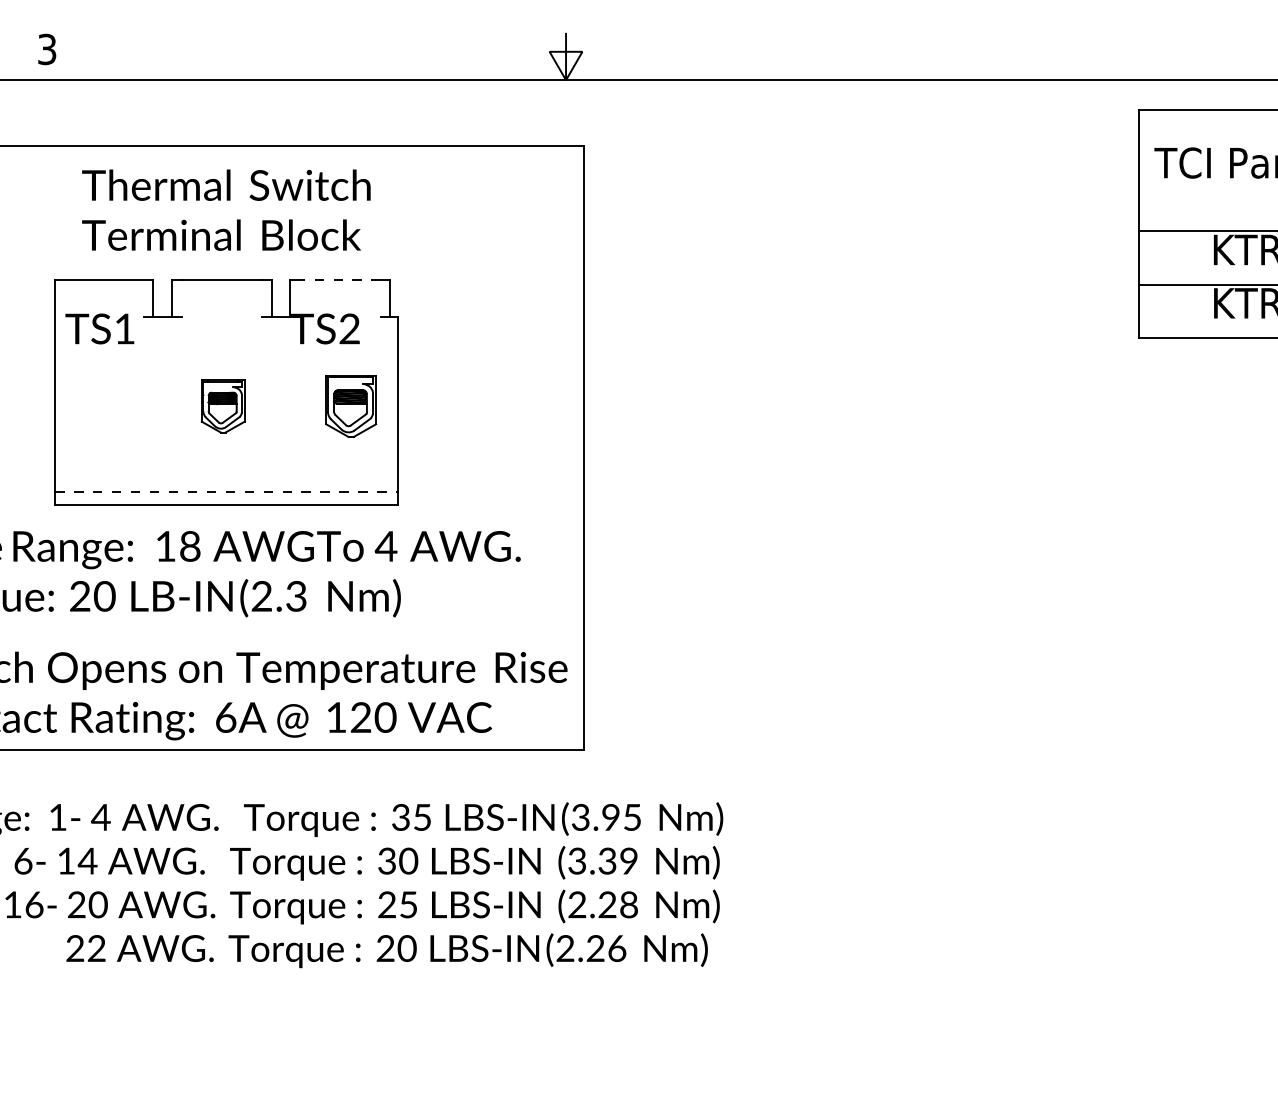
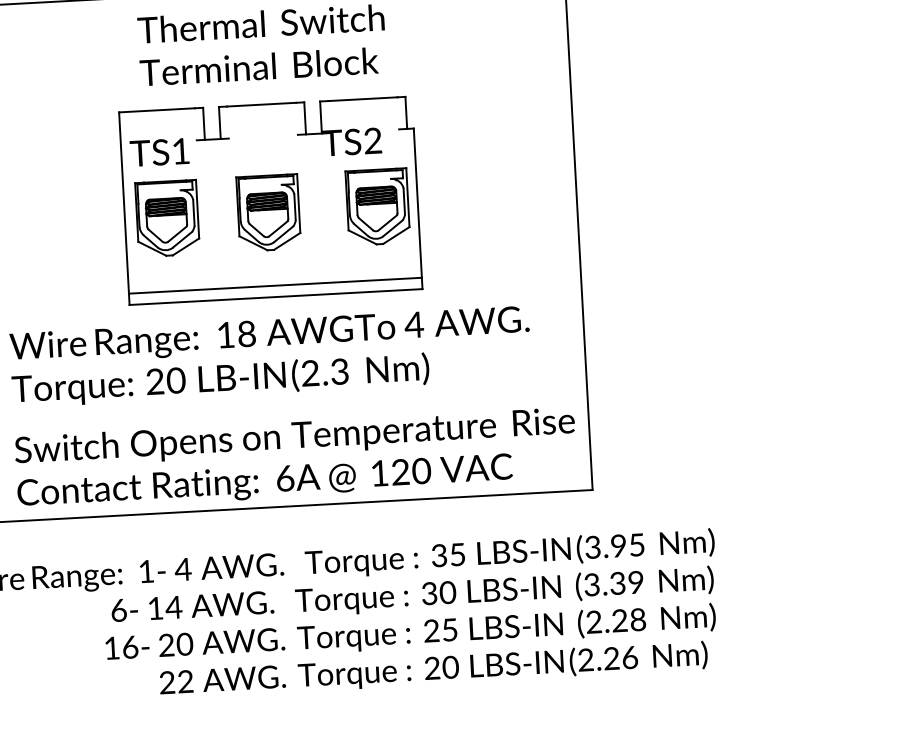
line: (339, 279) -> (361, 99), dashed -> solid
part: (104, 406) -> (167, 218), added
part: (222, 406) -> (267, 213), size x1.67
part: (350, 406) -> (377, 207), size x1.43
line: (226, 491) -> (275, 285), dashed -> solid

